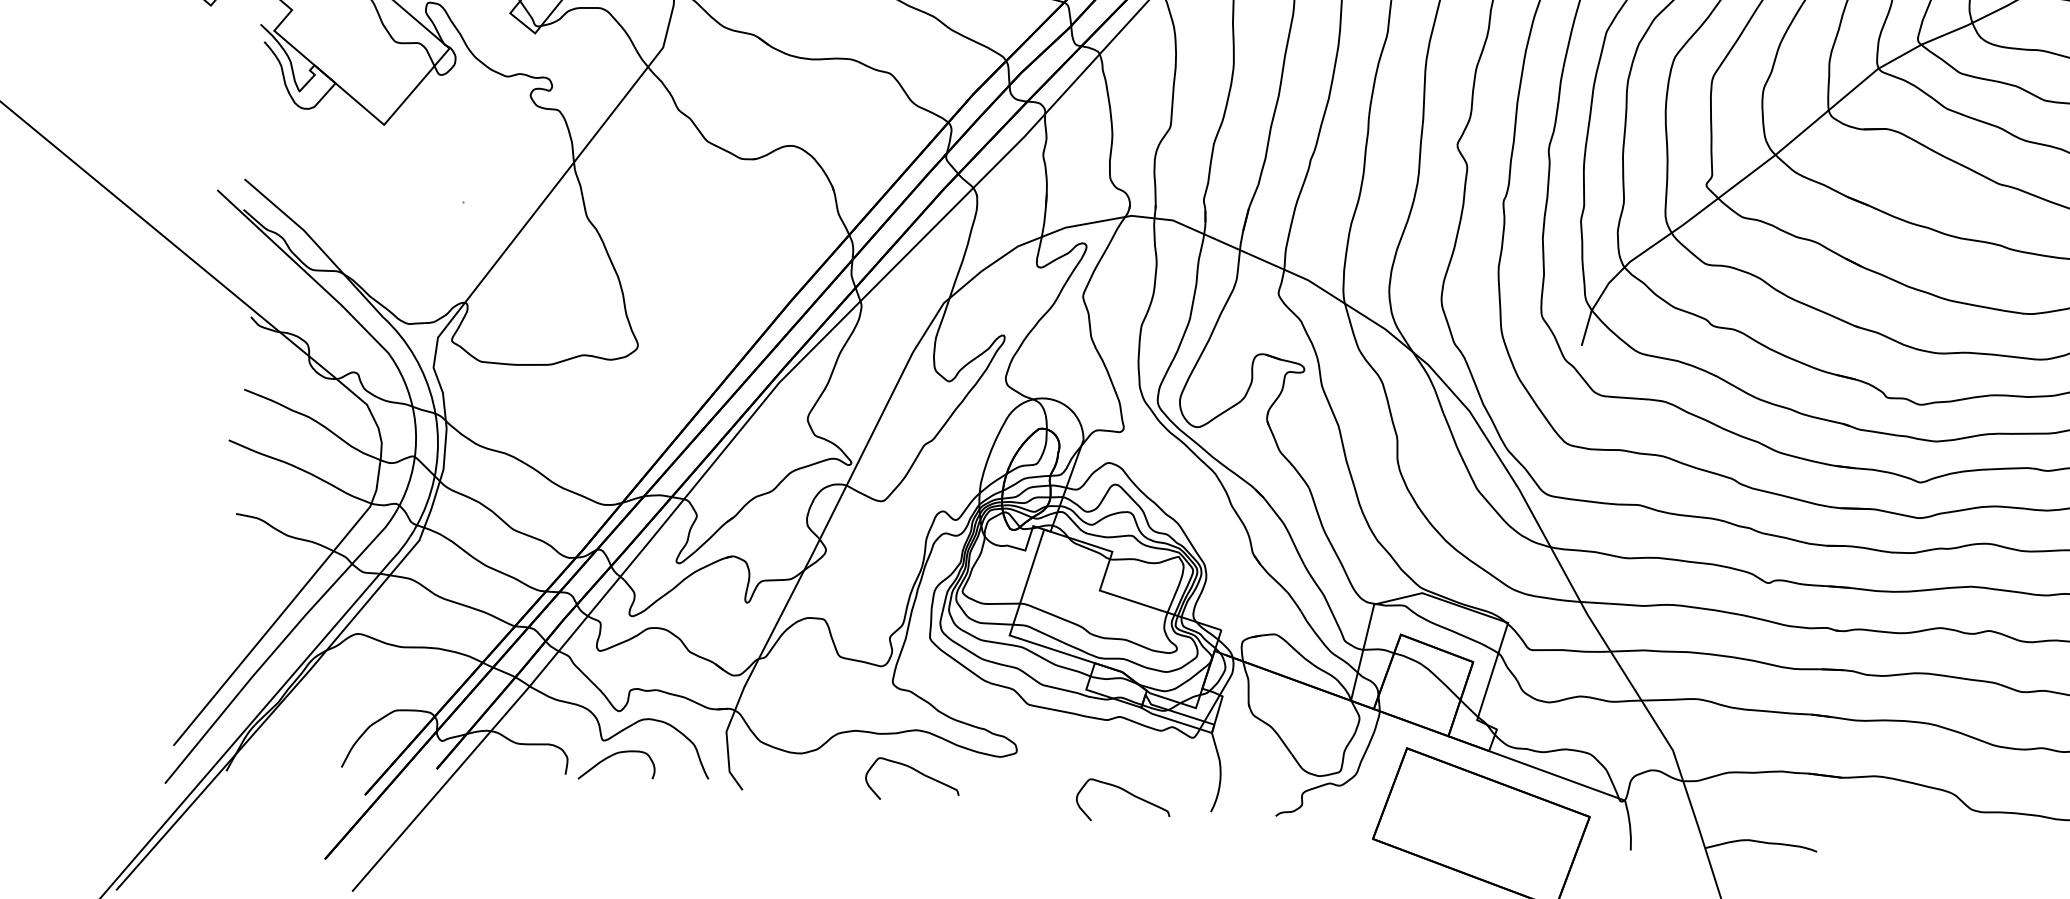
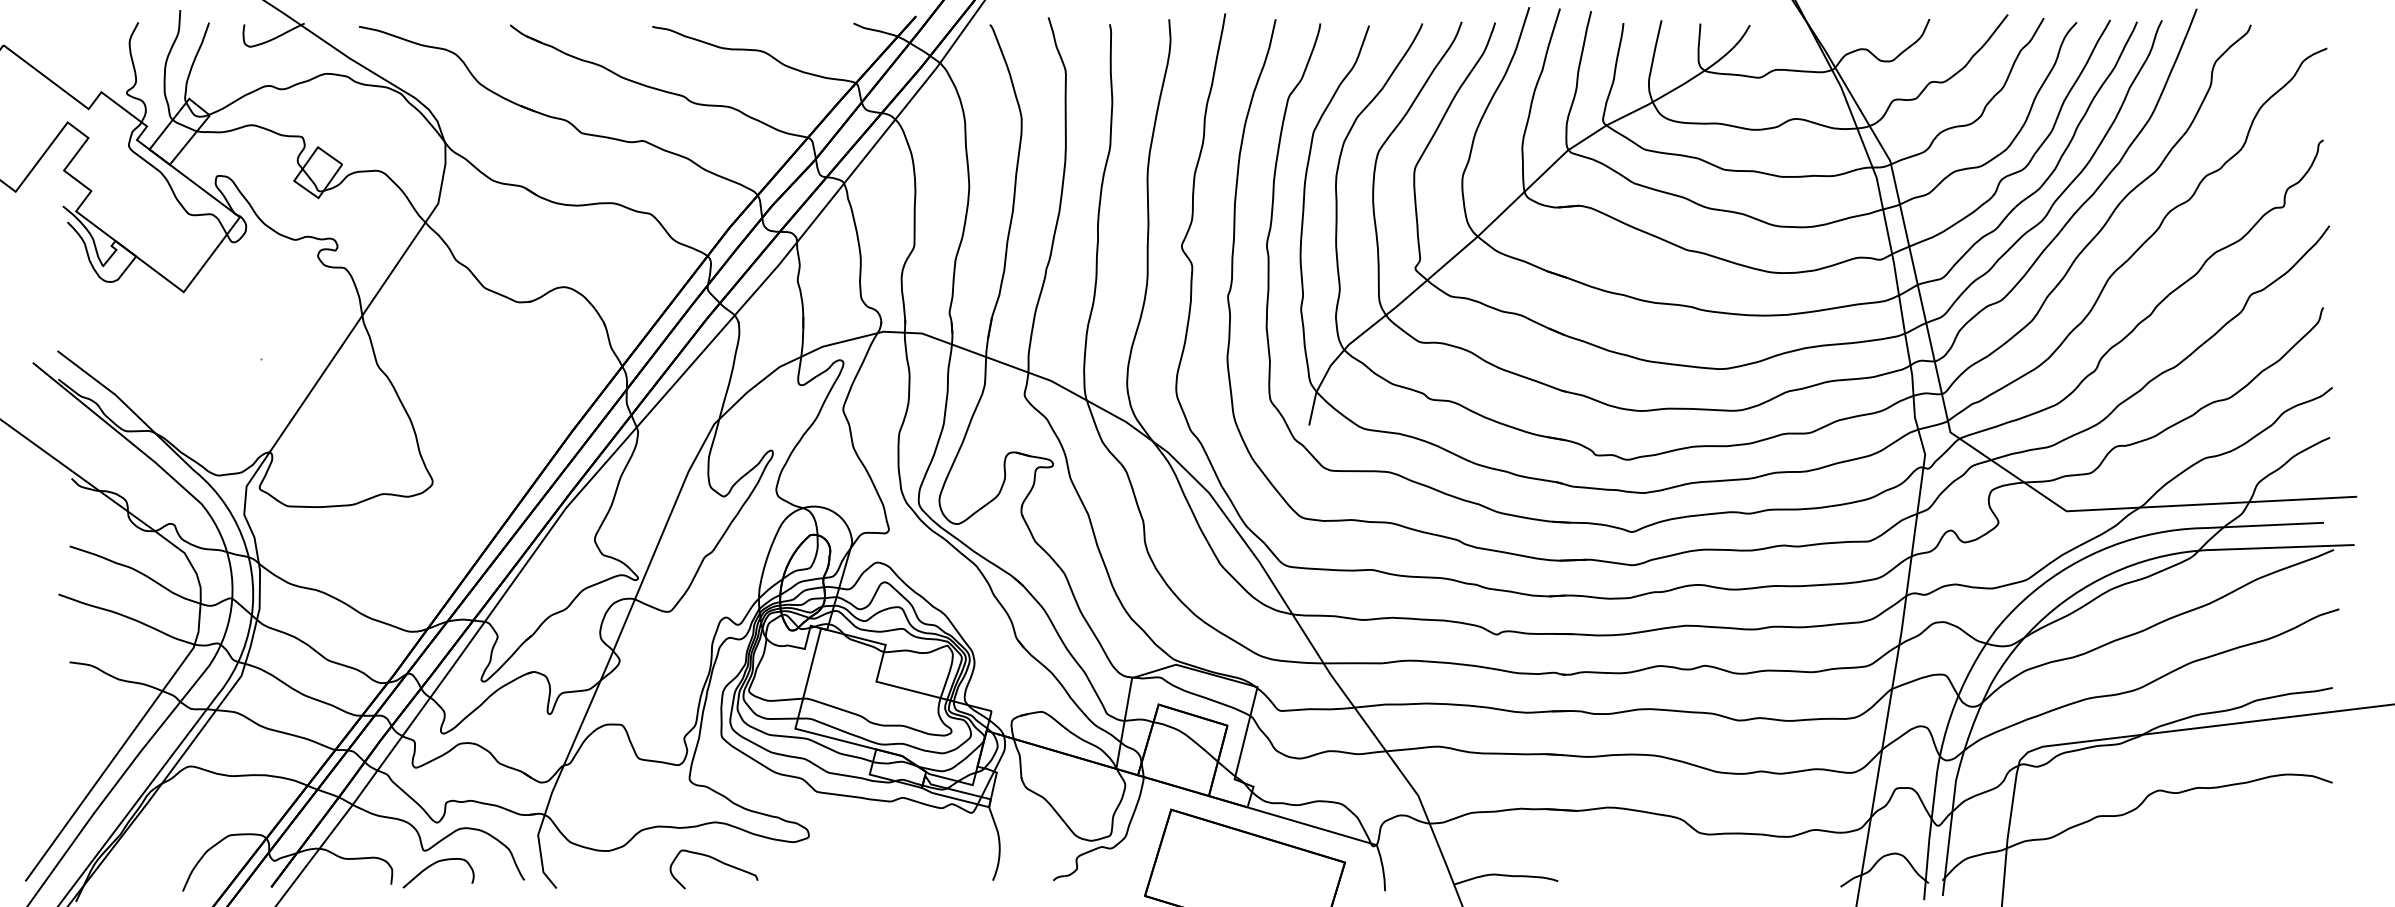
curve: (1127, 793) -> (914, 868), removed

